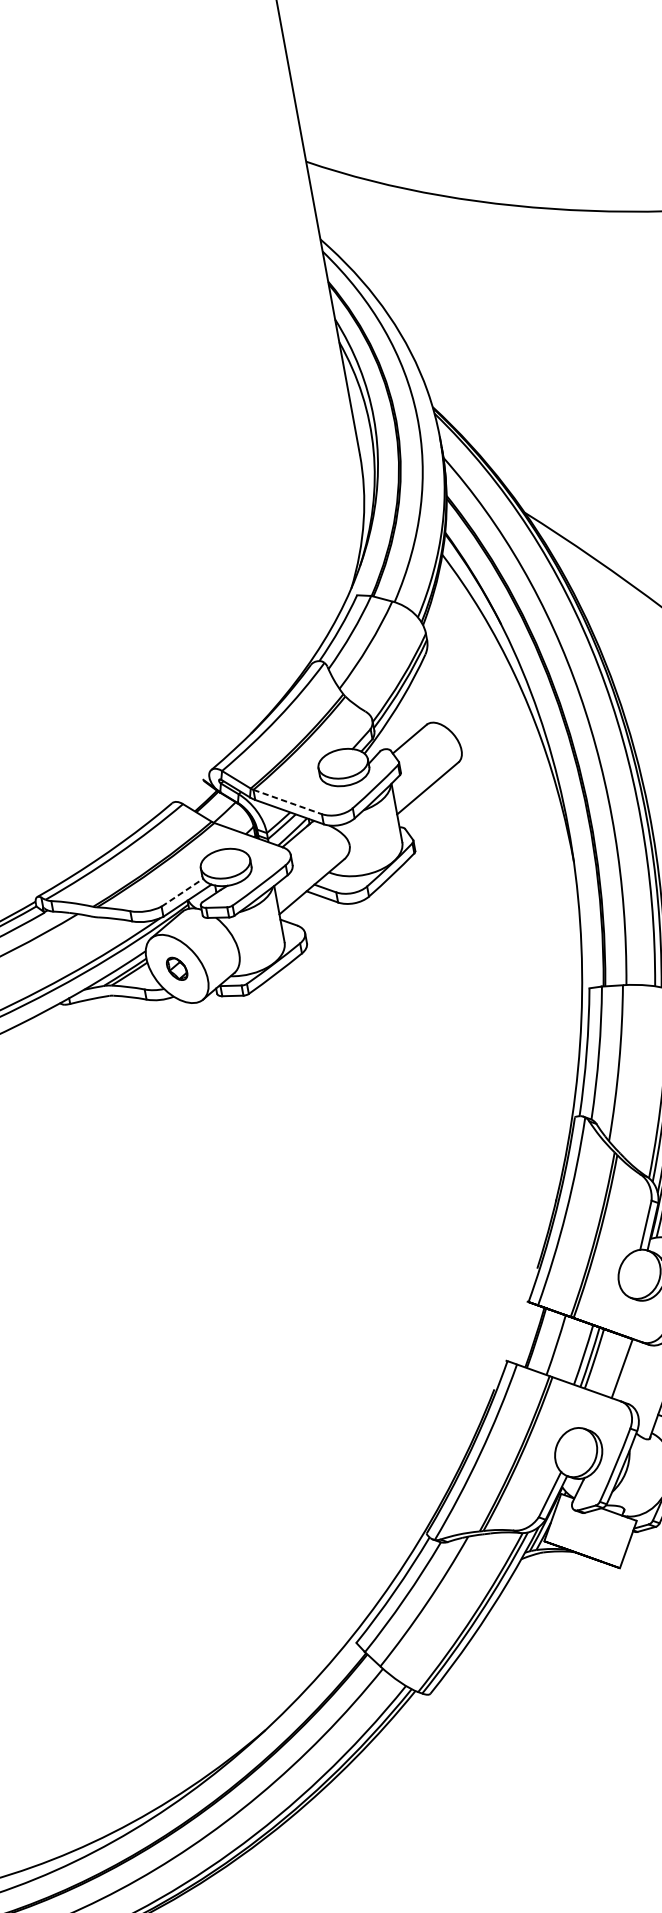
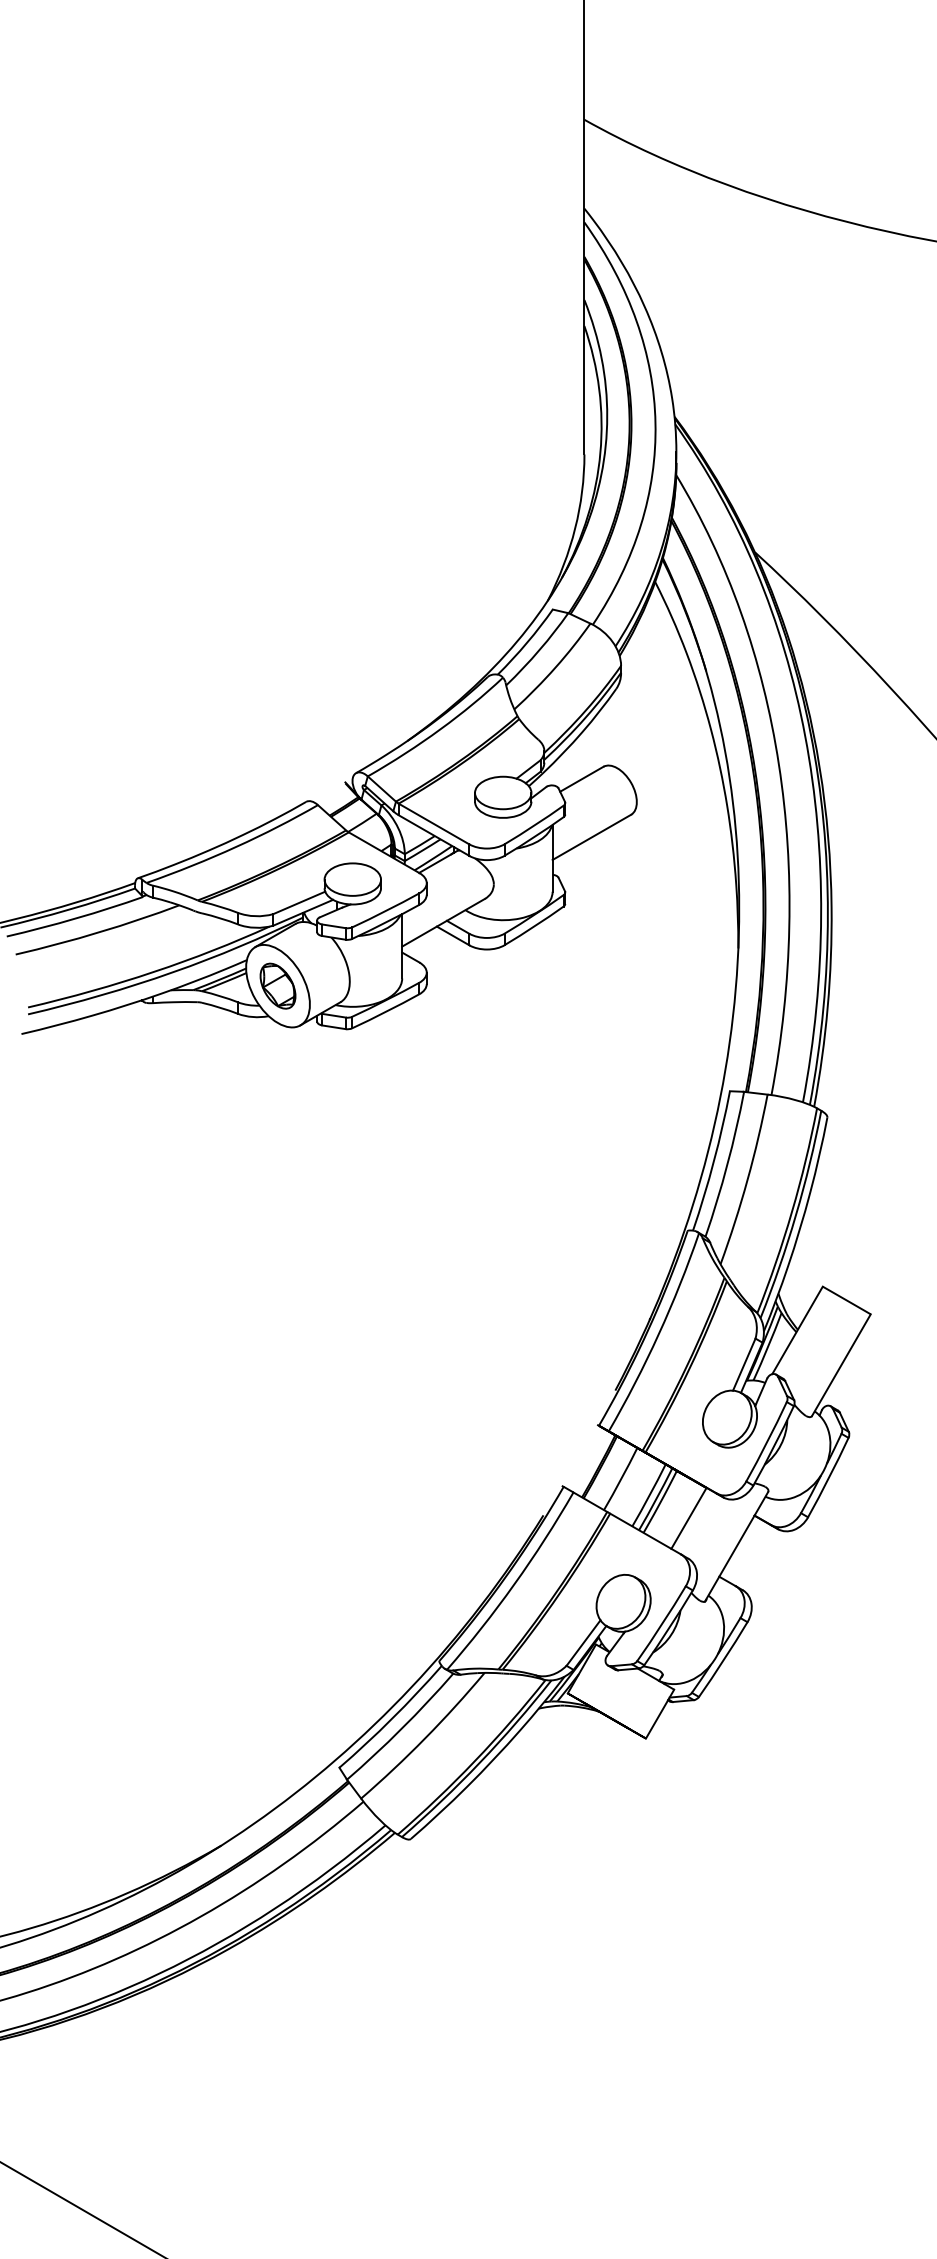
line: (288, 802) -> (434, 824), dashed -> solid
line: (182, 892) -> (299, 902), dashed -> solid
part: (176, 968) -> (277, 985), size x1.67

